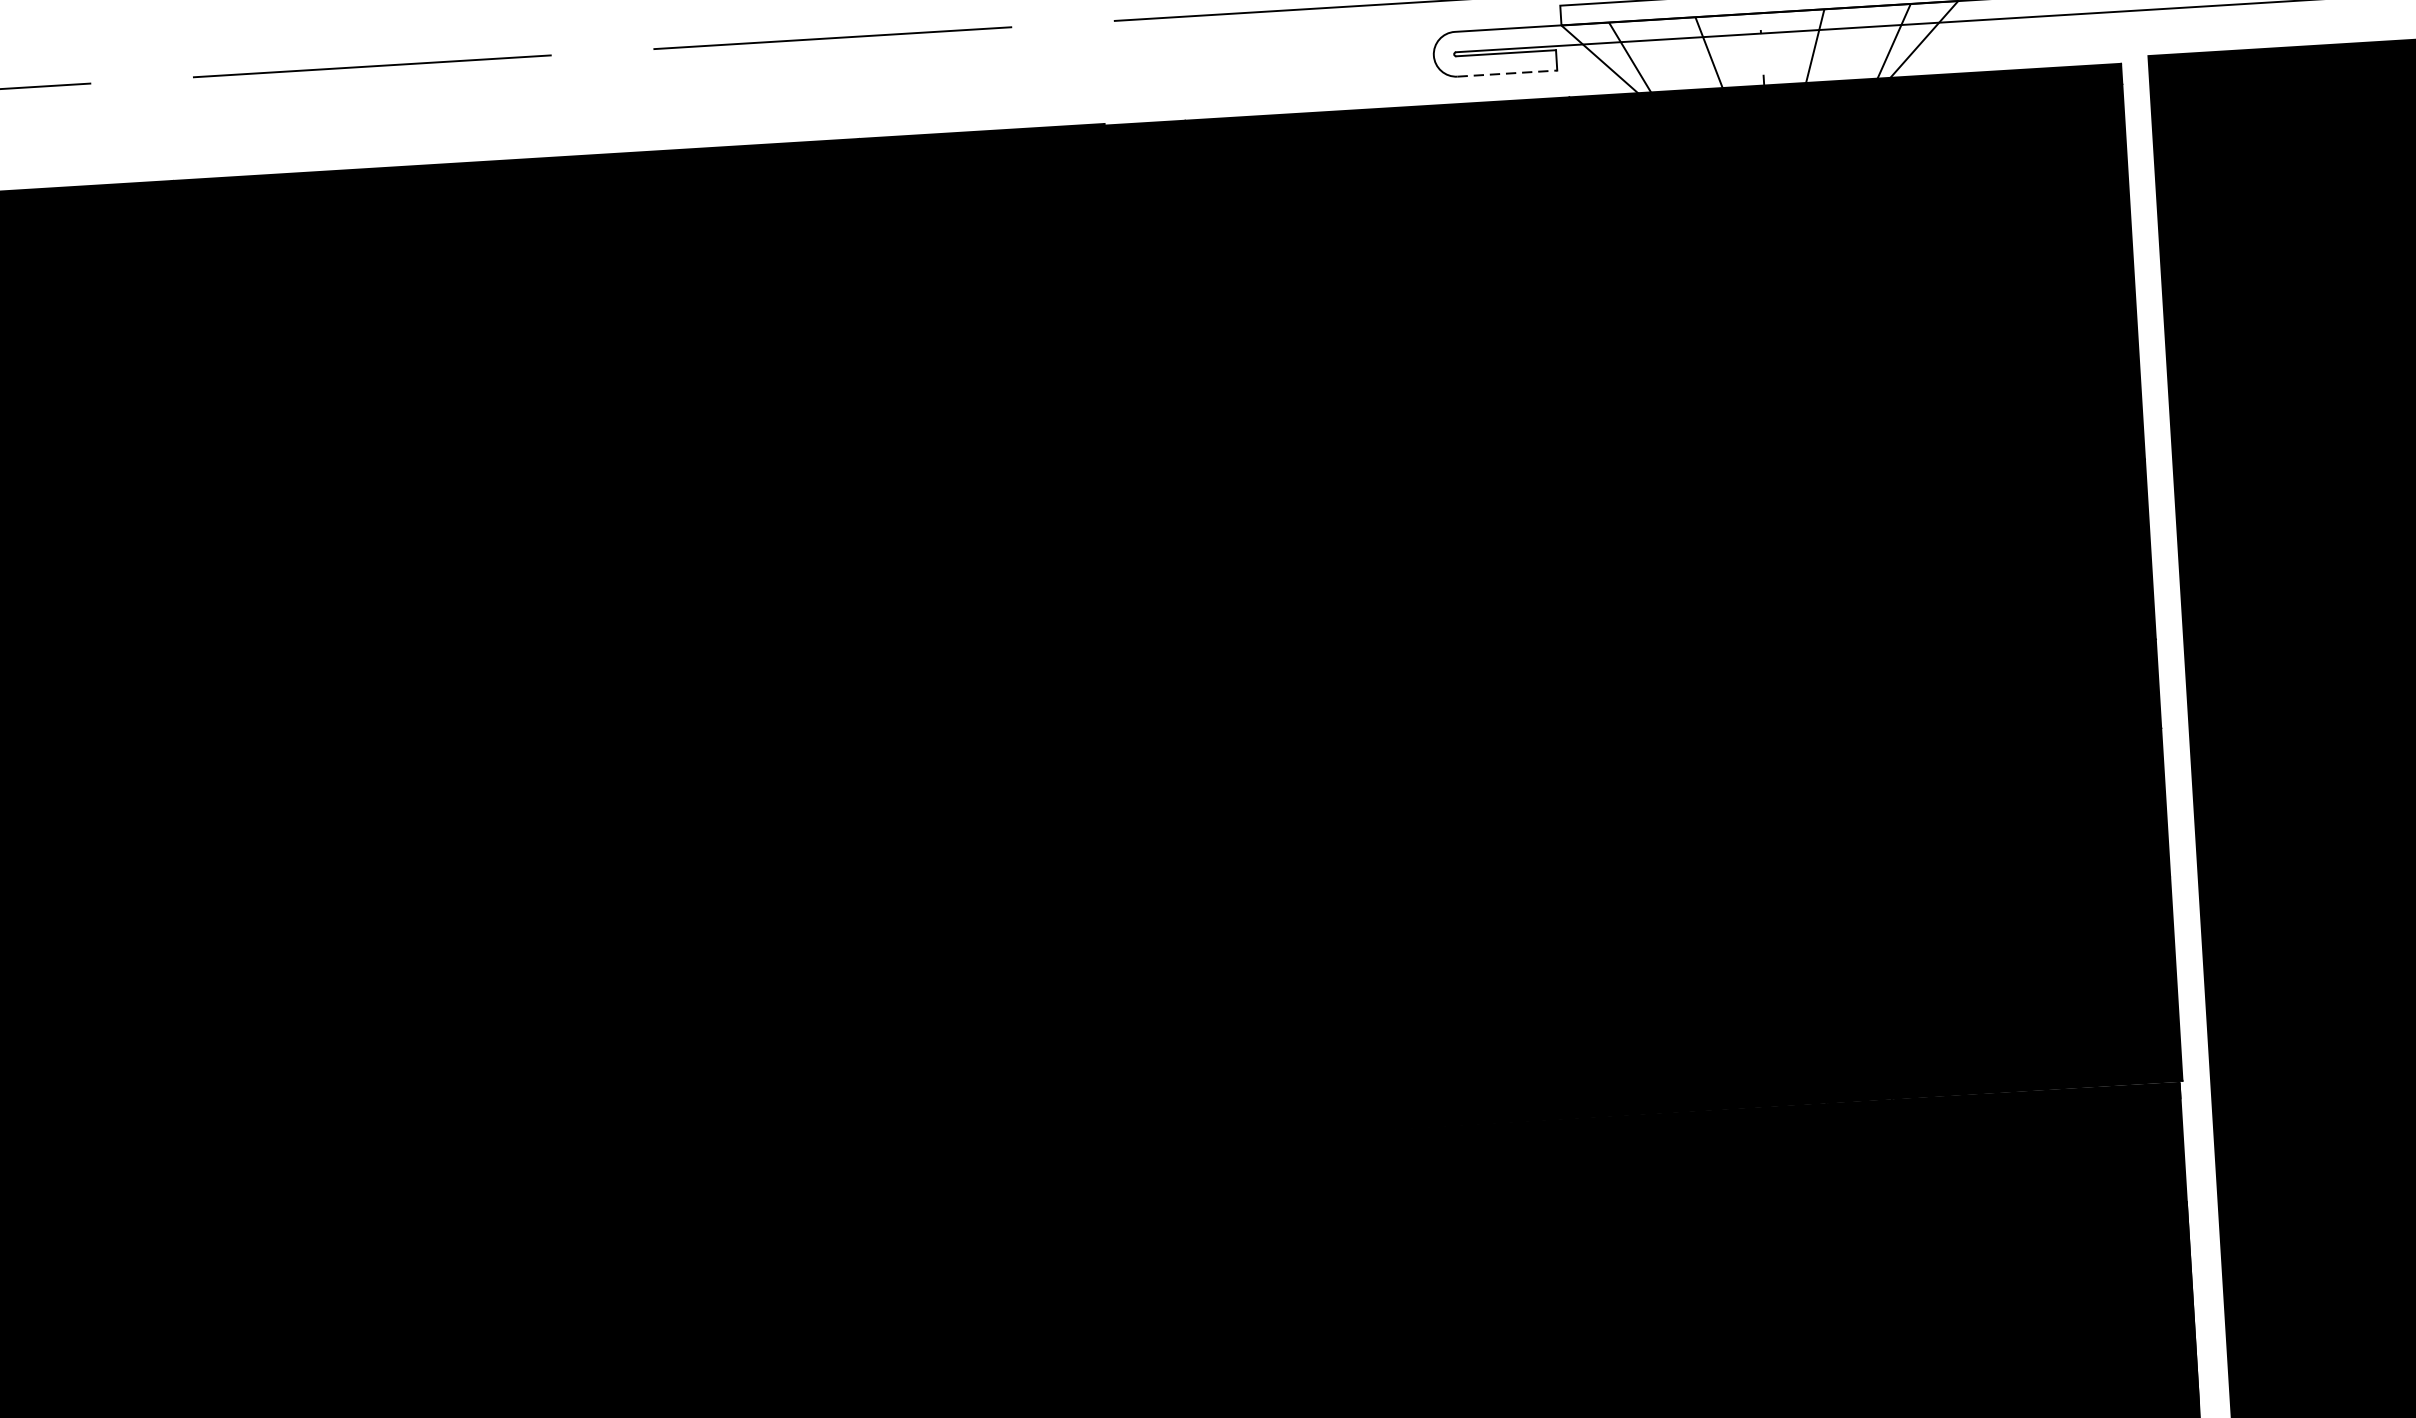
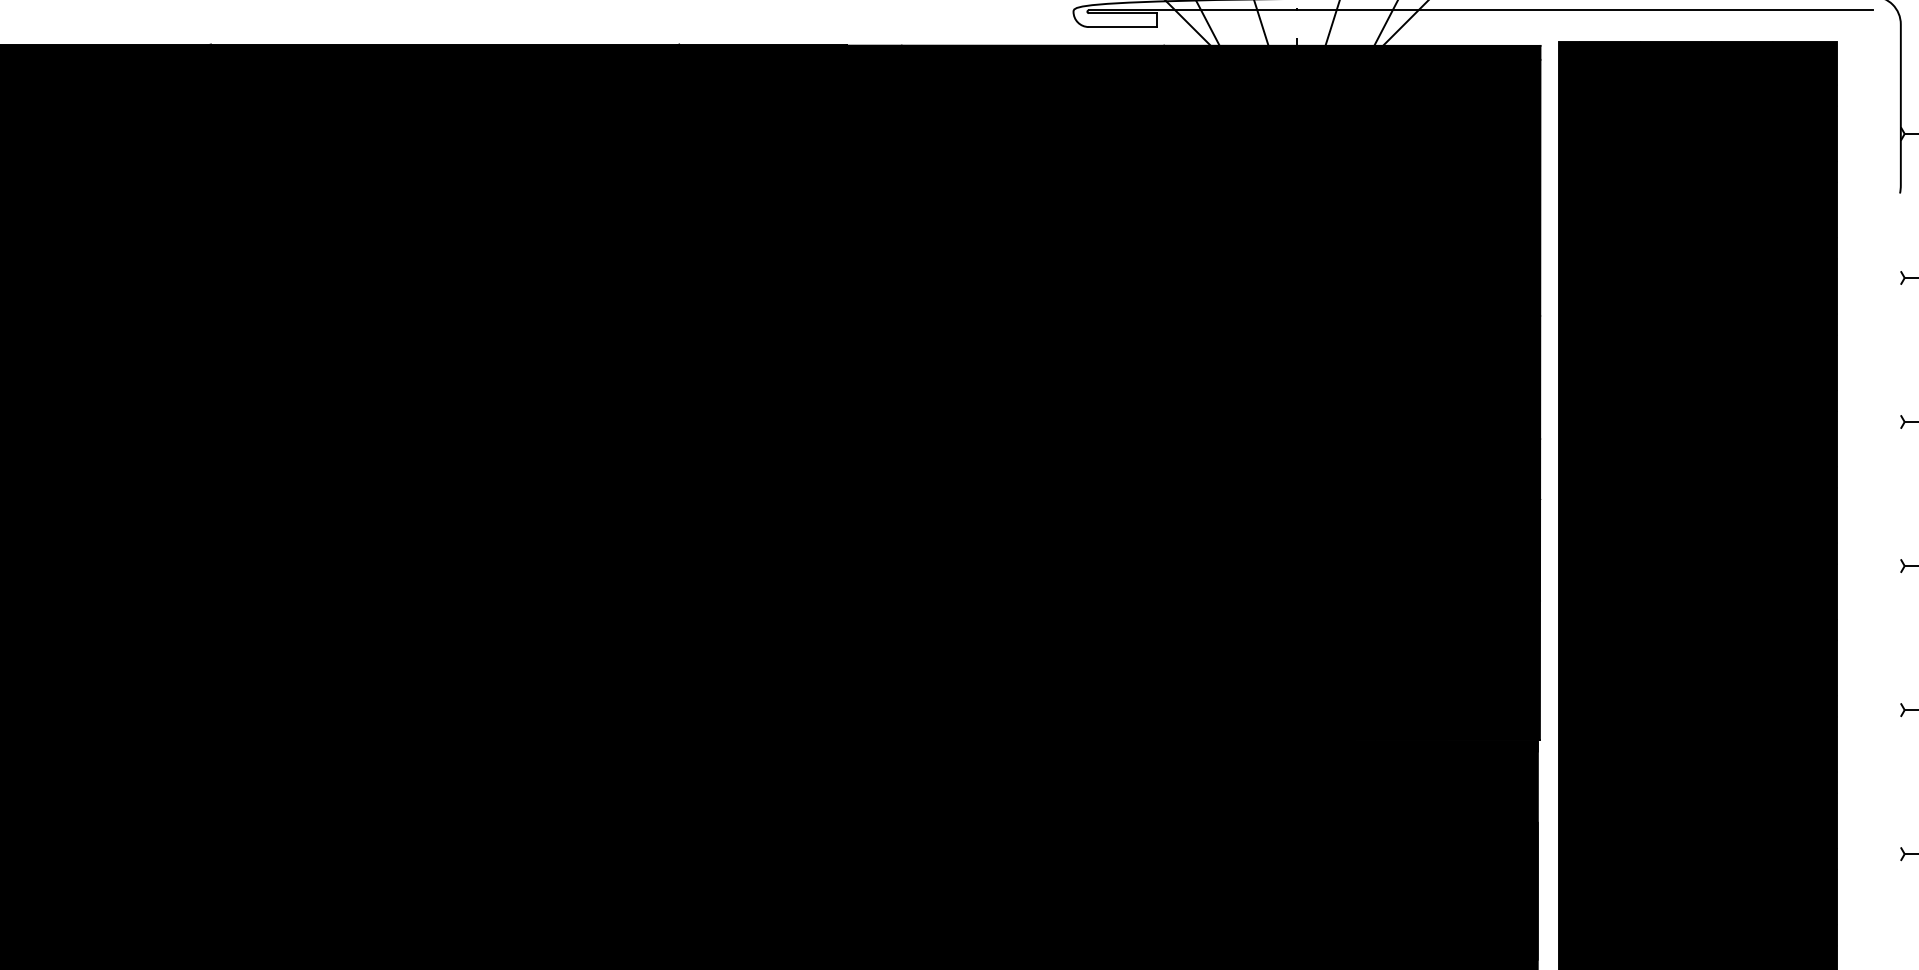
line: (1508, 74) -> (1123, 27), dashed -> solid

